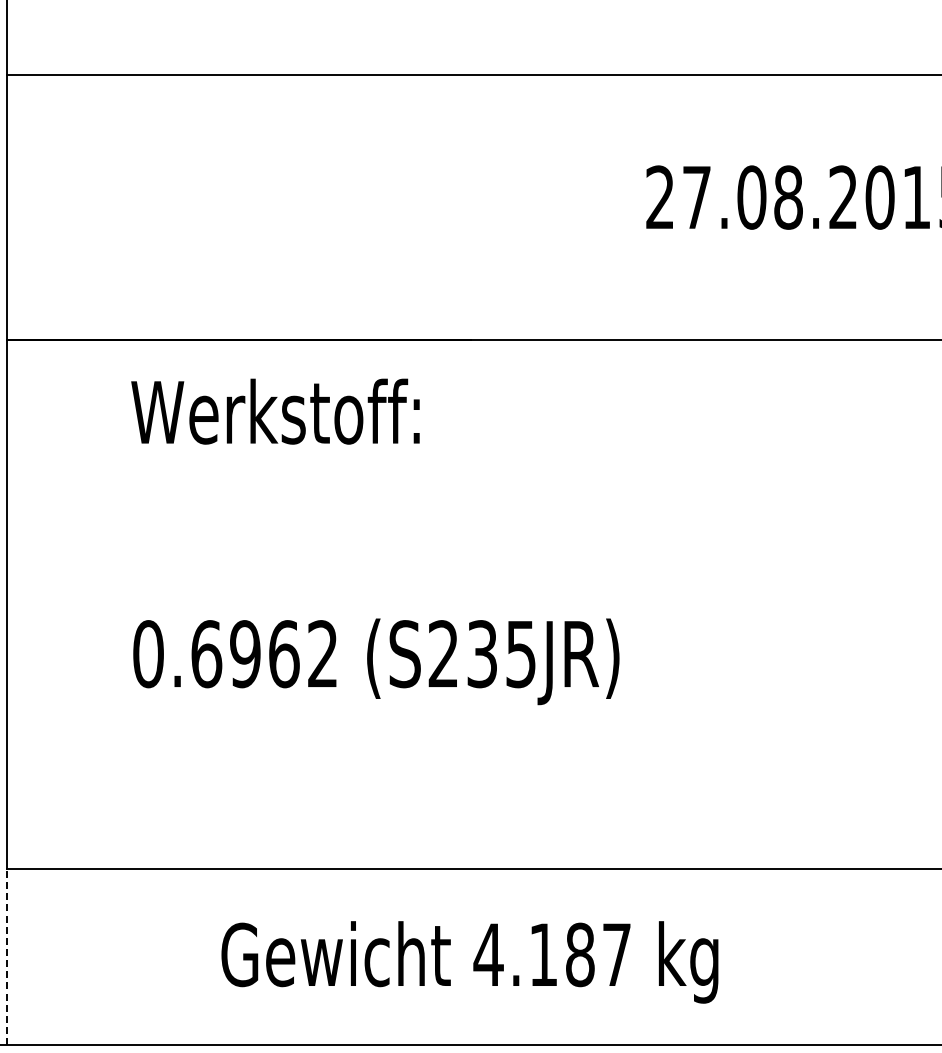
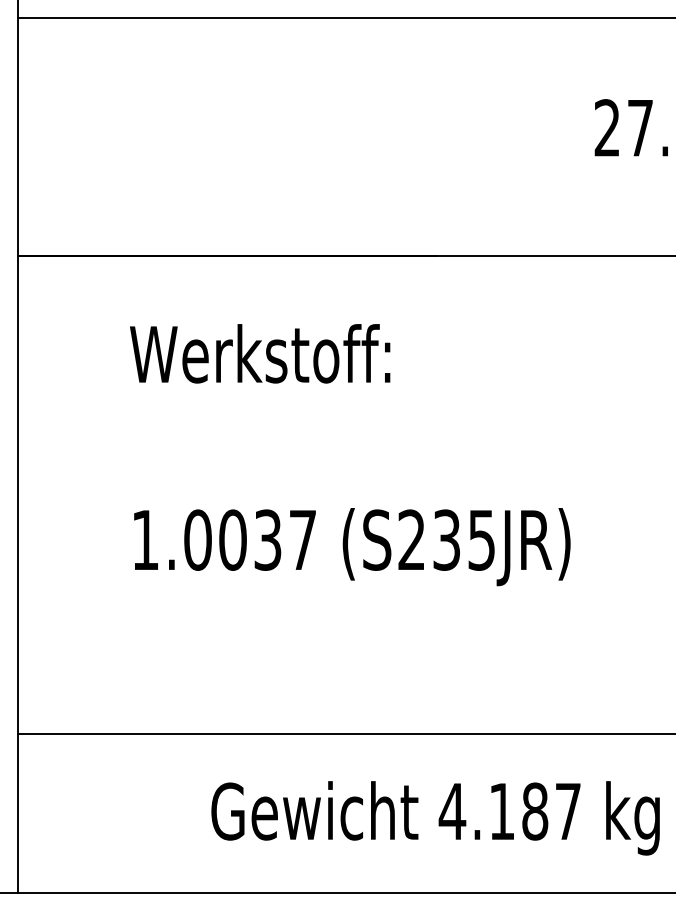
text: (275, 411) -> (260, 353), moved
text: (235, 654) -> (224, 540), 0.6962 -> 1.0037
line: (7, 956) -> (18, 813), dashed -> solid

